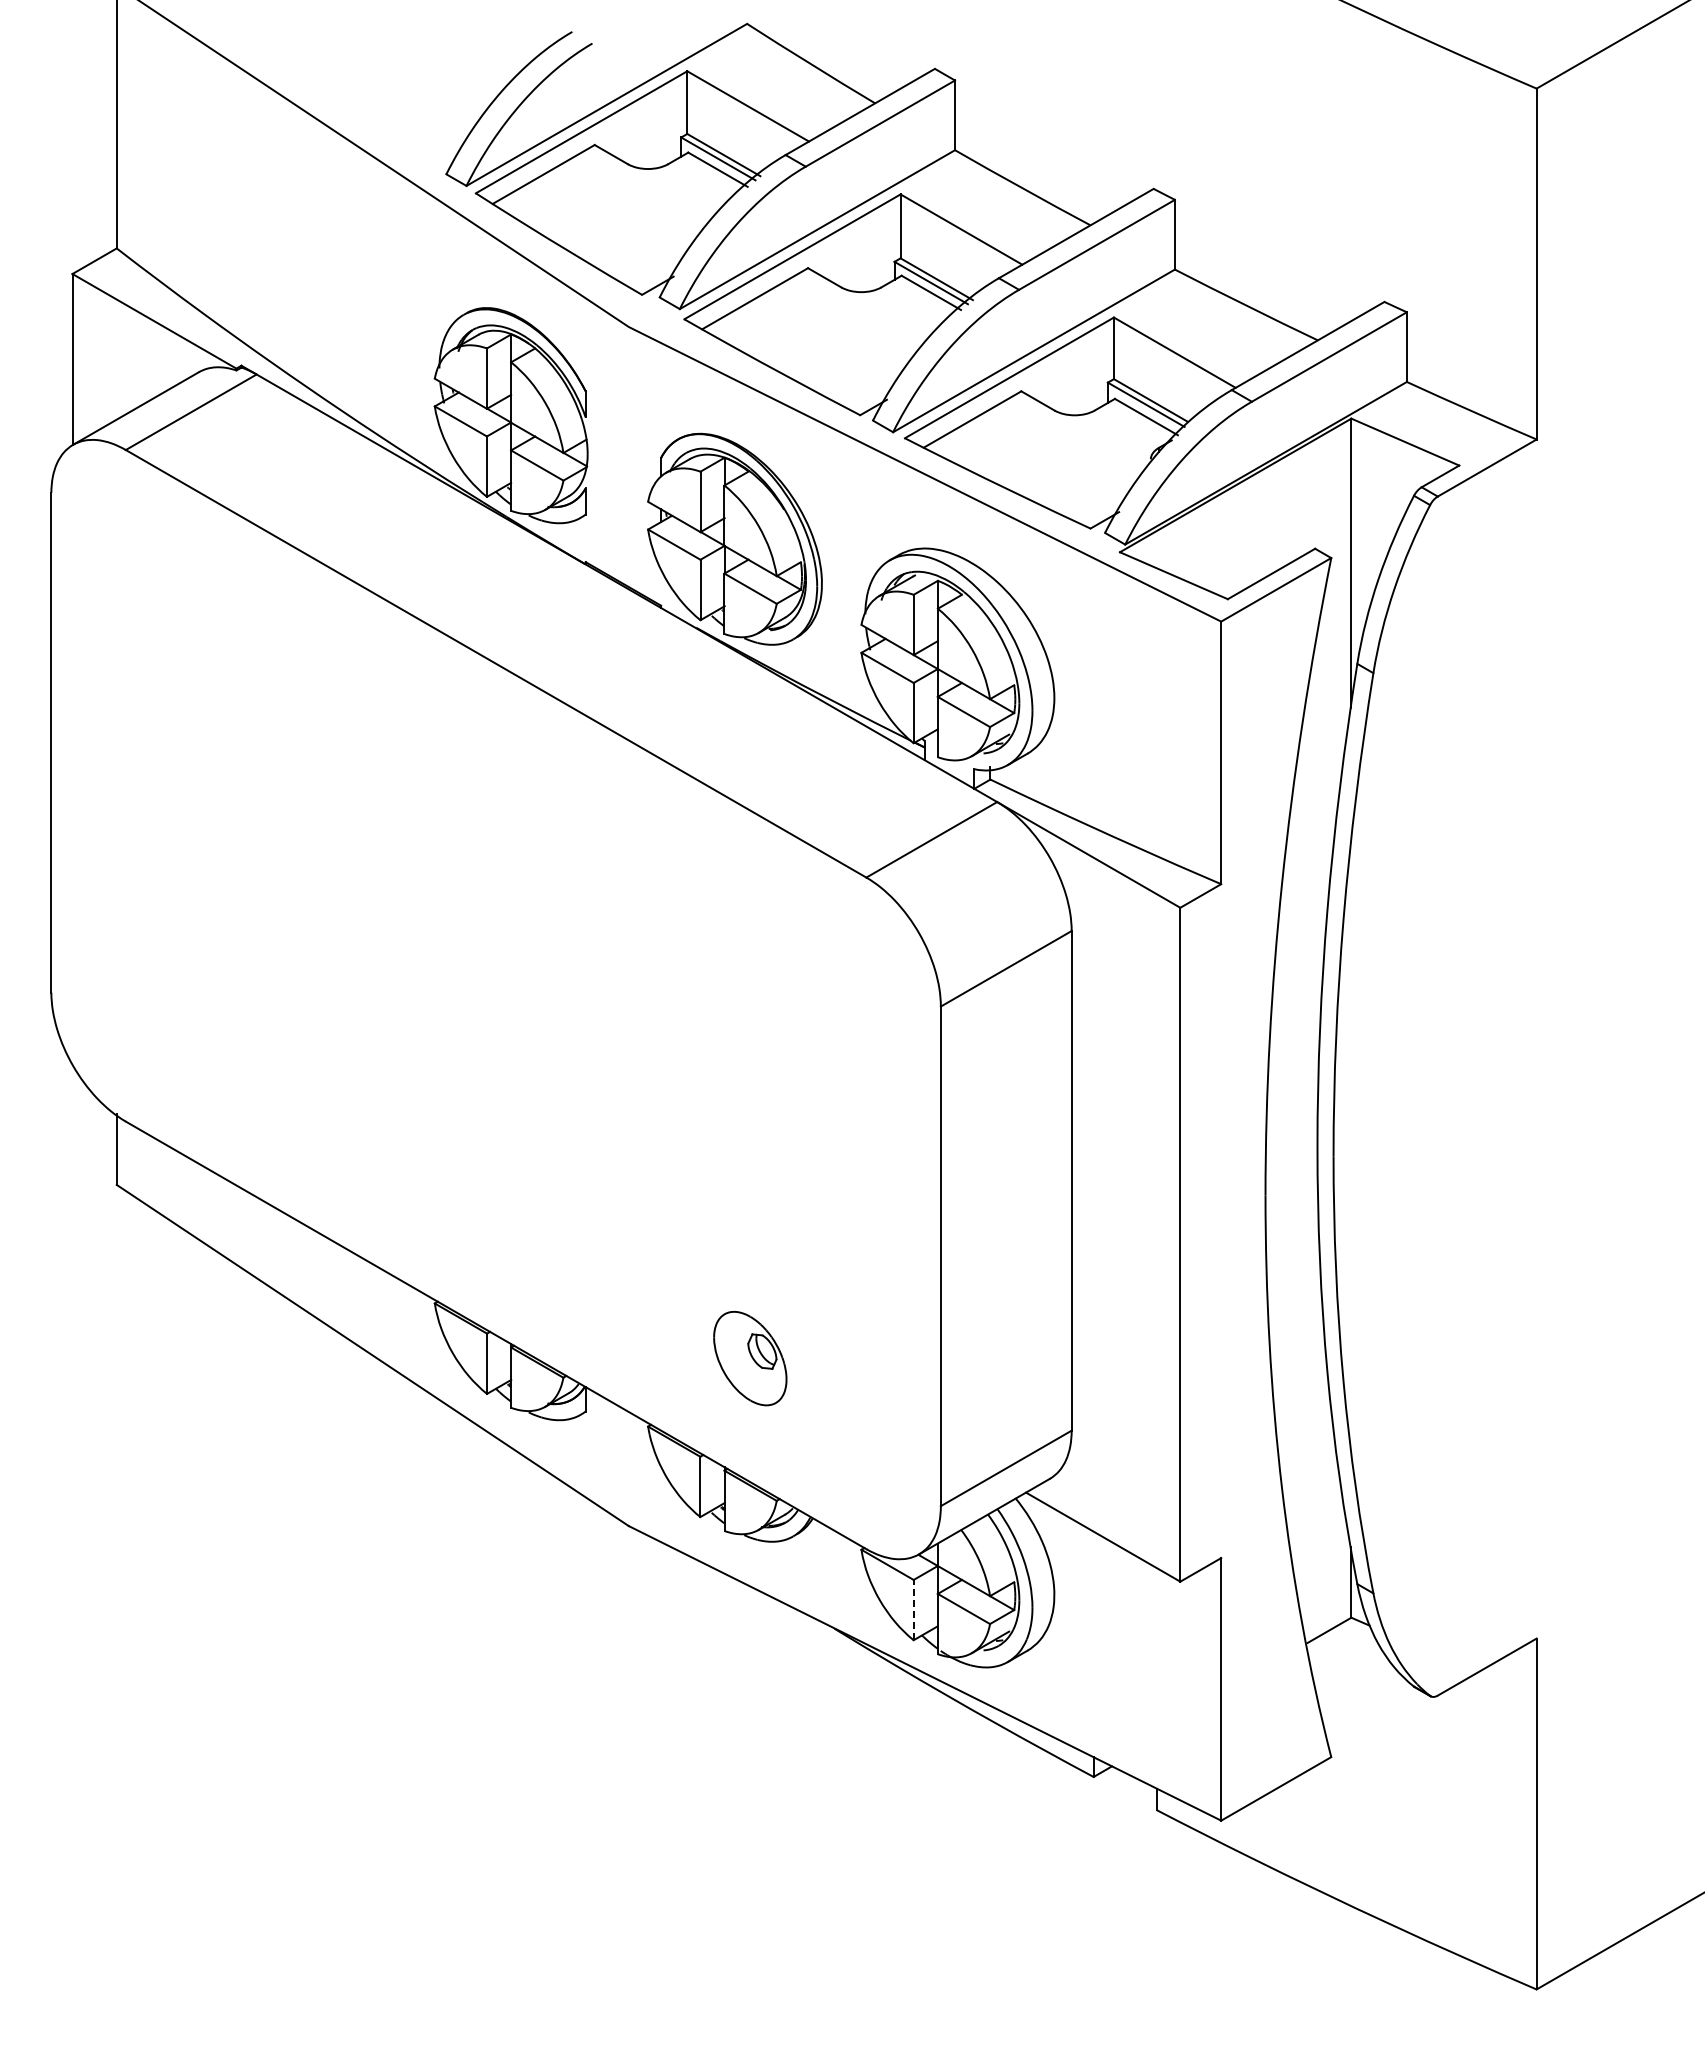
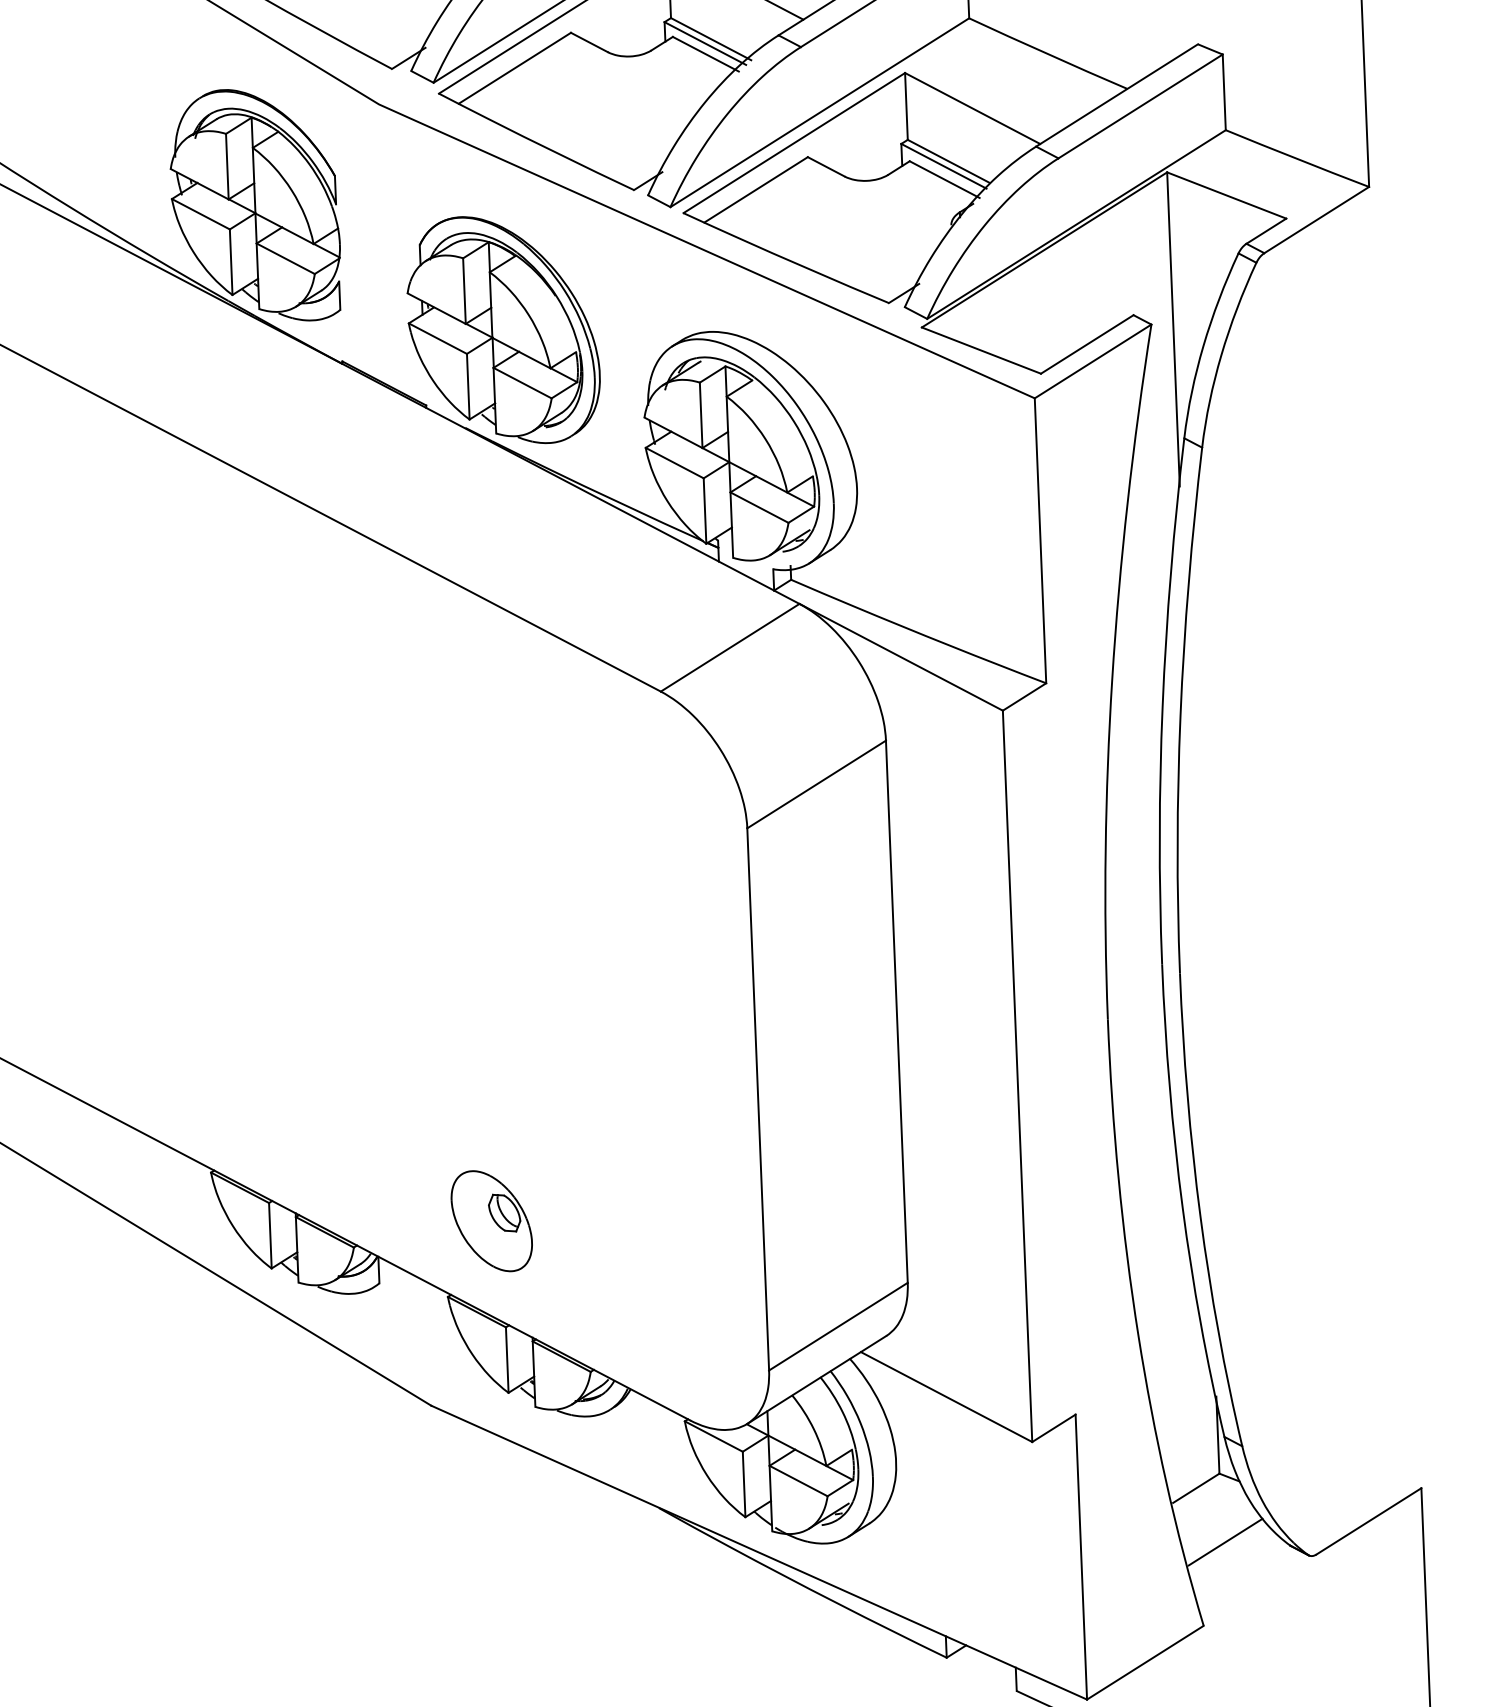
part: (750, 1358) -> (492, 1221), moved
line: (913, 1609) -> (743, 1483), dashed -> solid
line: (1354, 1680) -> (1225, 1541), added

